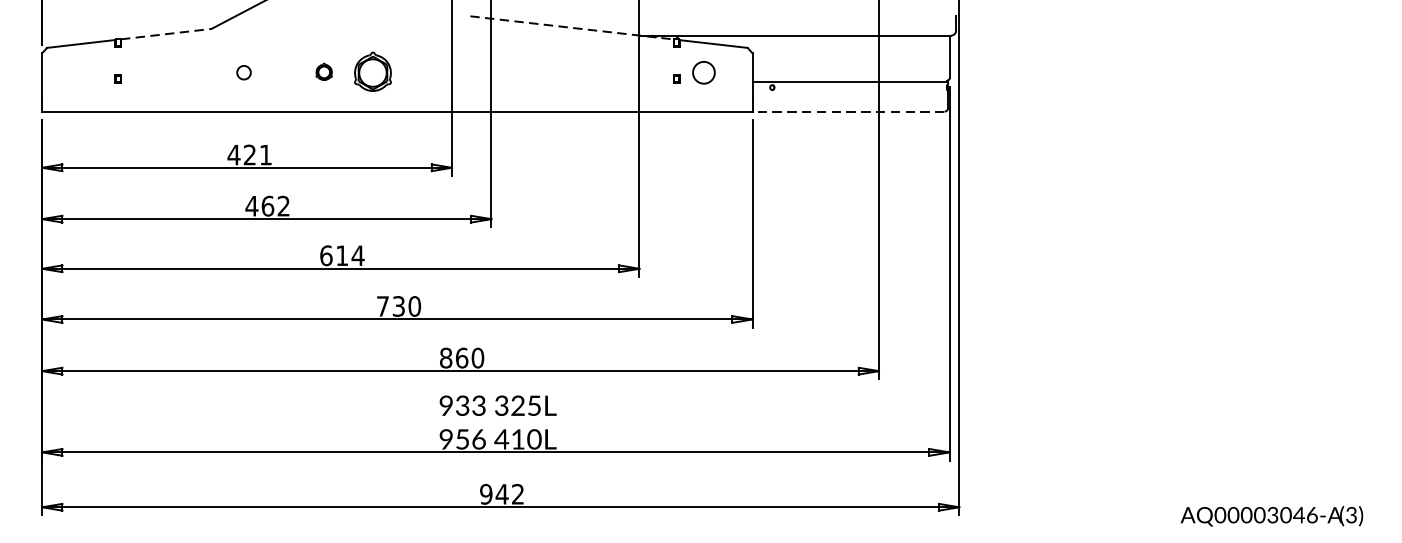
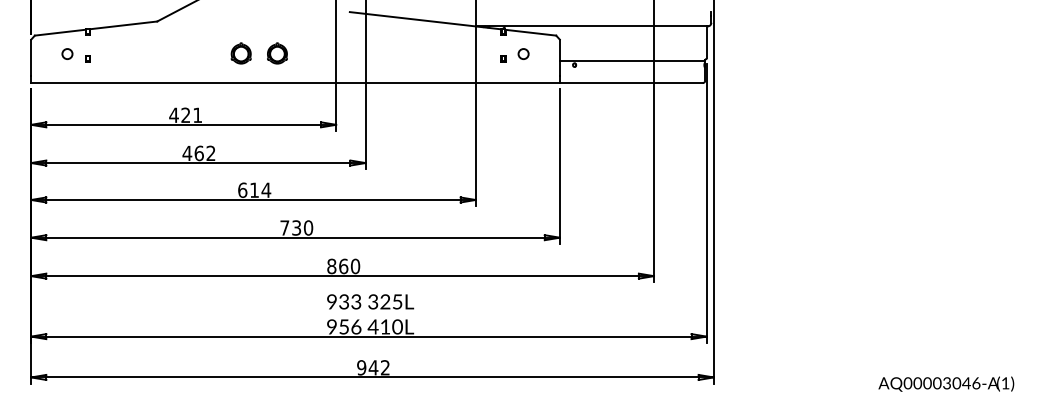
line: (573, 27) -> (426, 20), dashed -> solid
line: (166, 34) -> (123, 25), dashed -> solid
circle: (244, 71) -> (67, 53), moved
part: (323, 71) -> (240, 53), size x1.67
part: (373, 71) -> (277, 53), size x0.71
circle: (703, 71) -> (523, 53), size x0.62
line: (847, 112) -> (630, 83), dashed -> solid
text: (1351, 515) -> (1005, 383), (3) -> (1)

